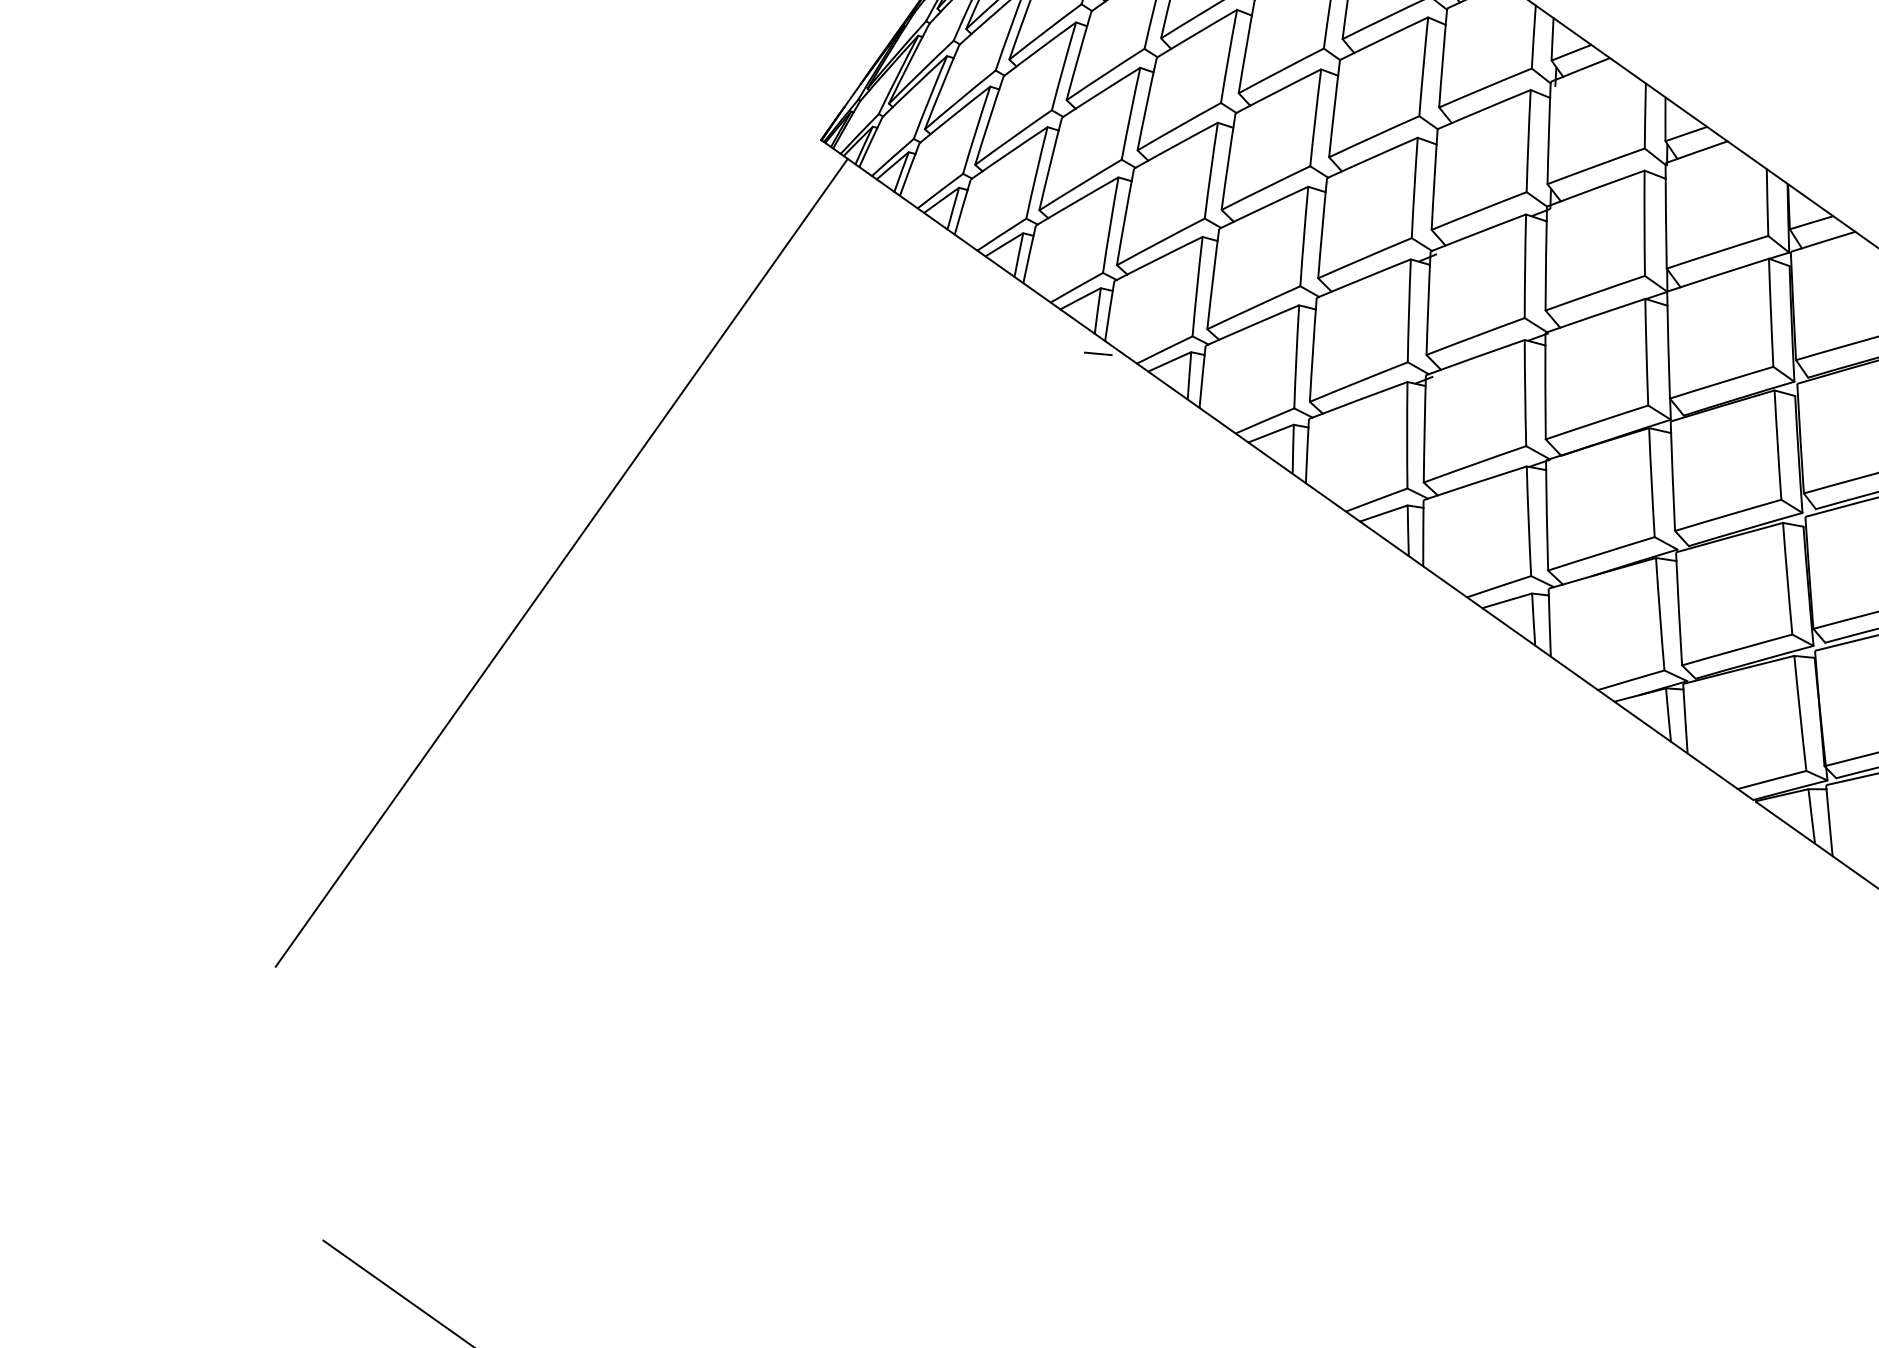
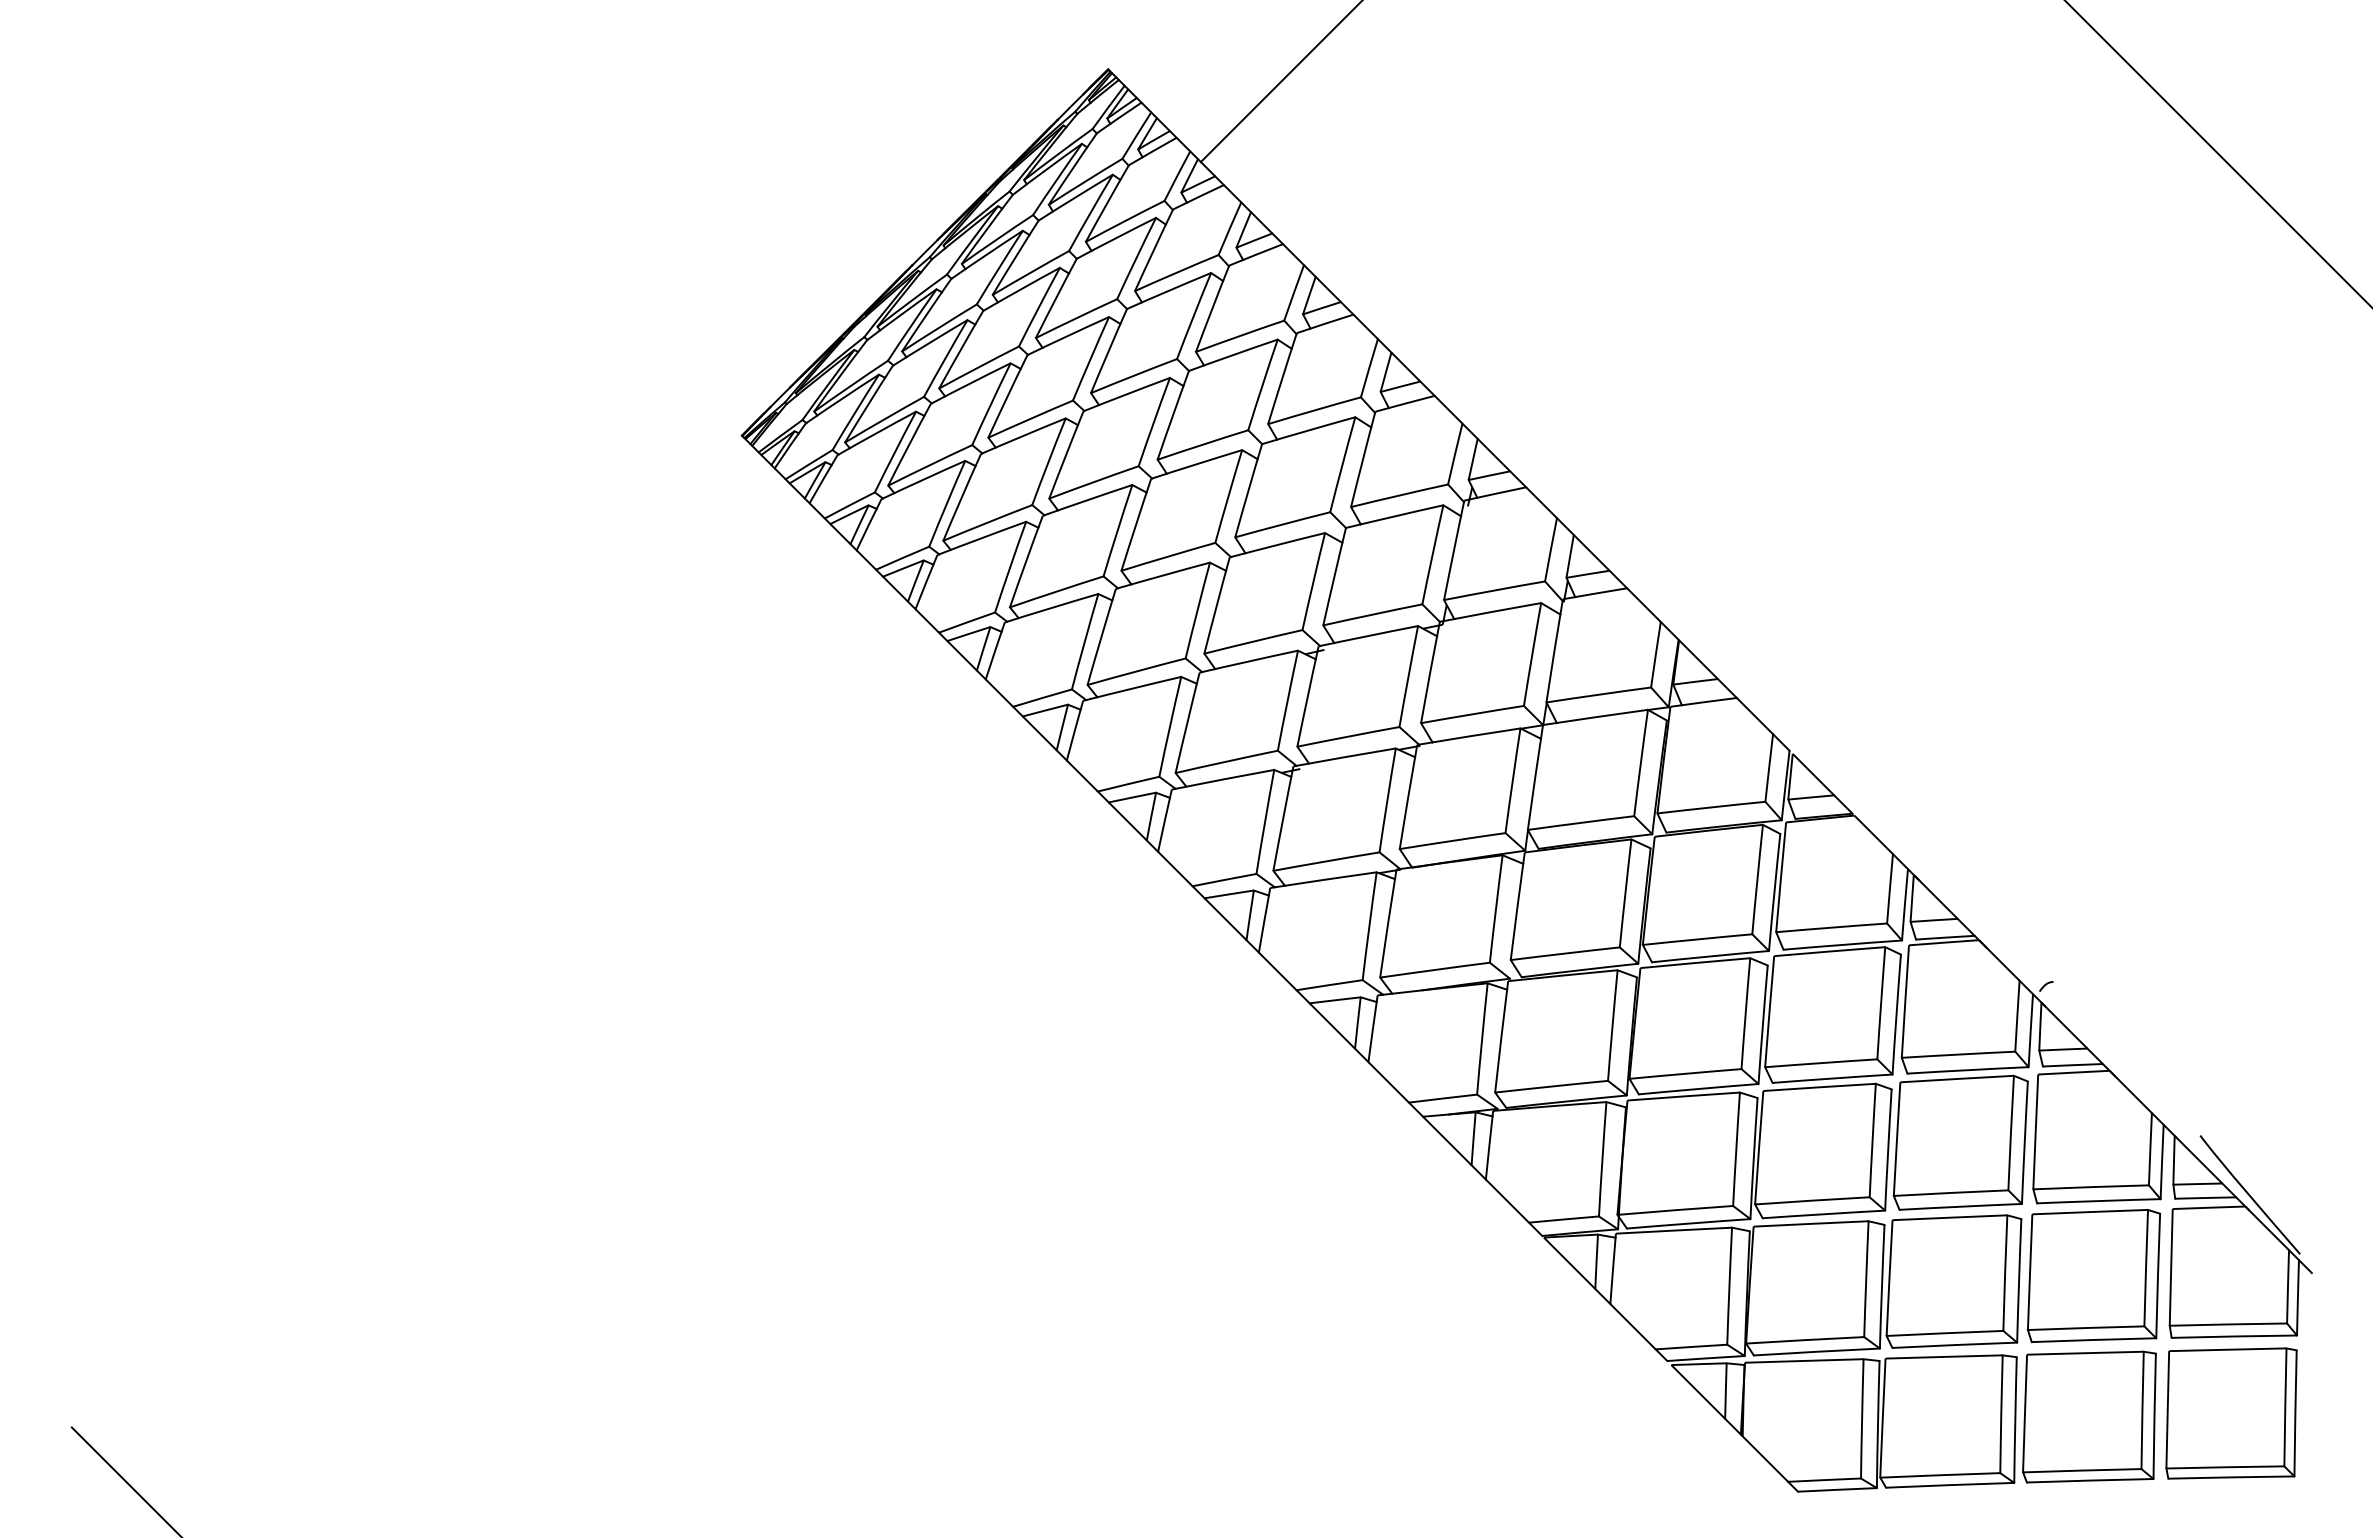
line: (1097, 353) -> (976, 690), removed
line: (561, 563) -> (417, 805), removed

